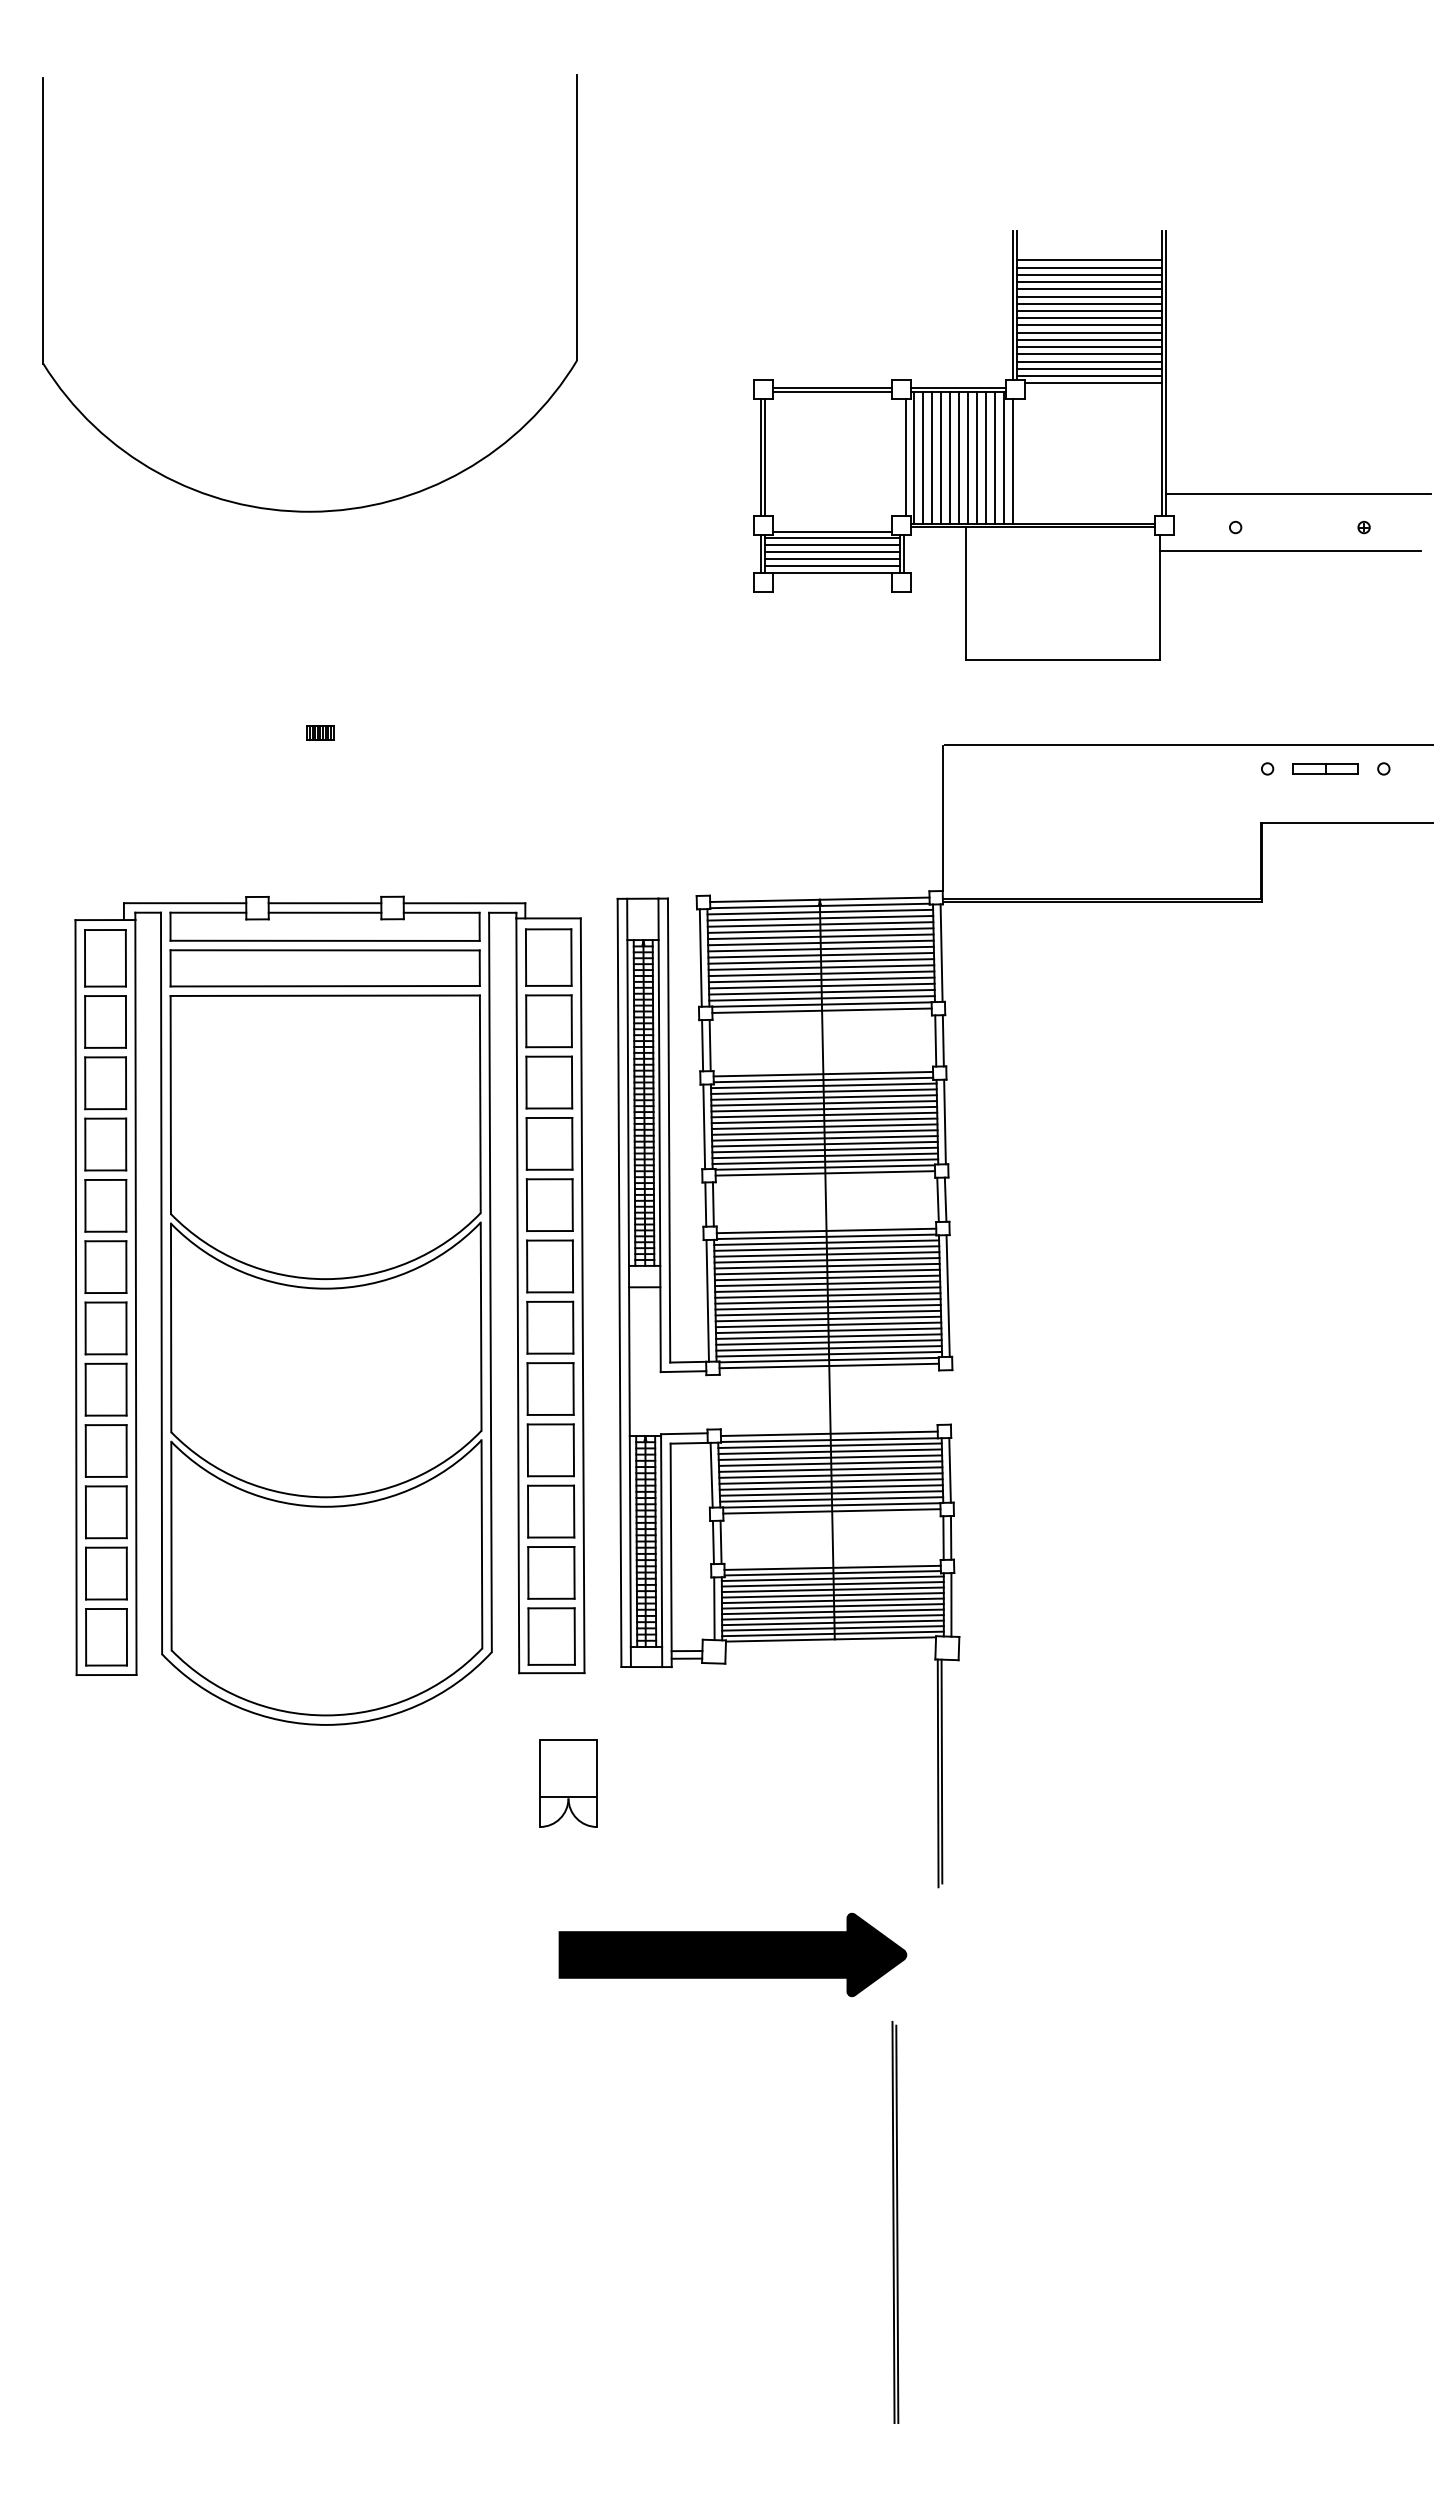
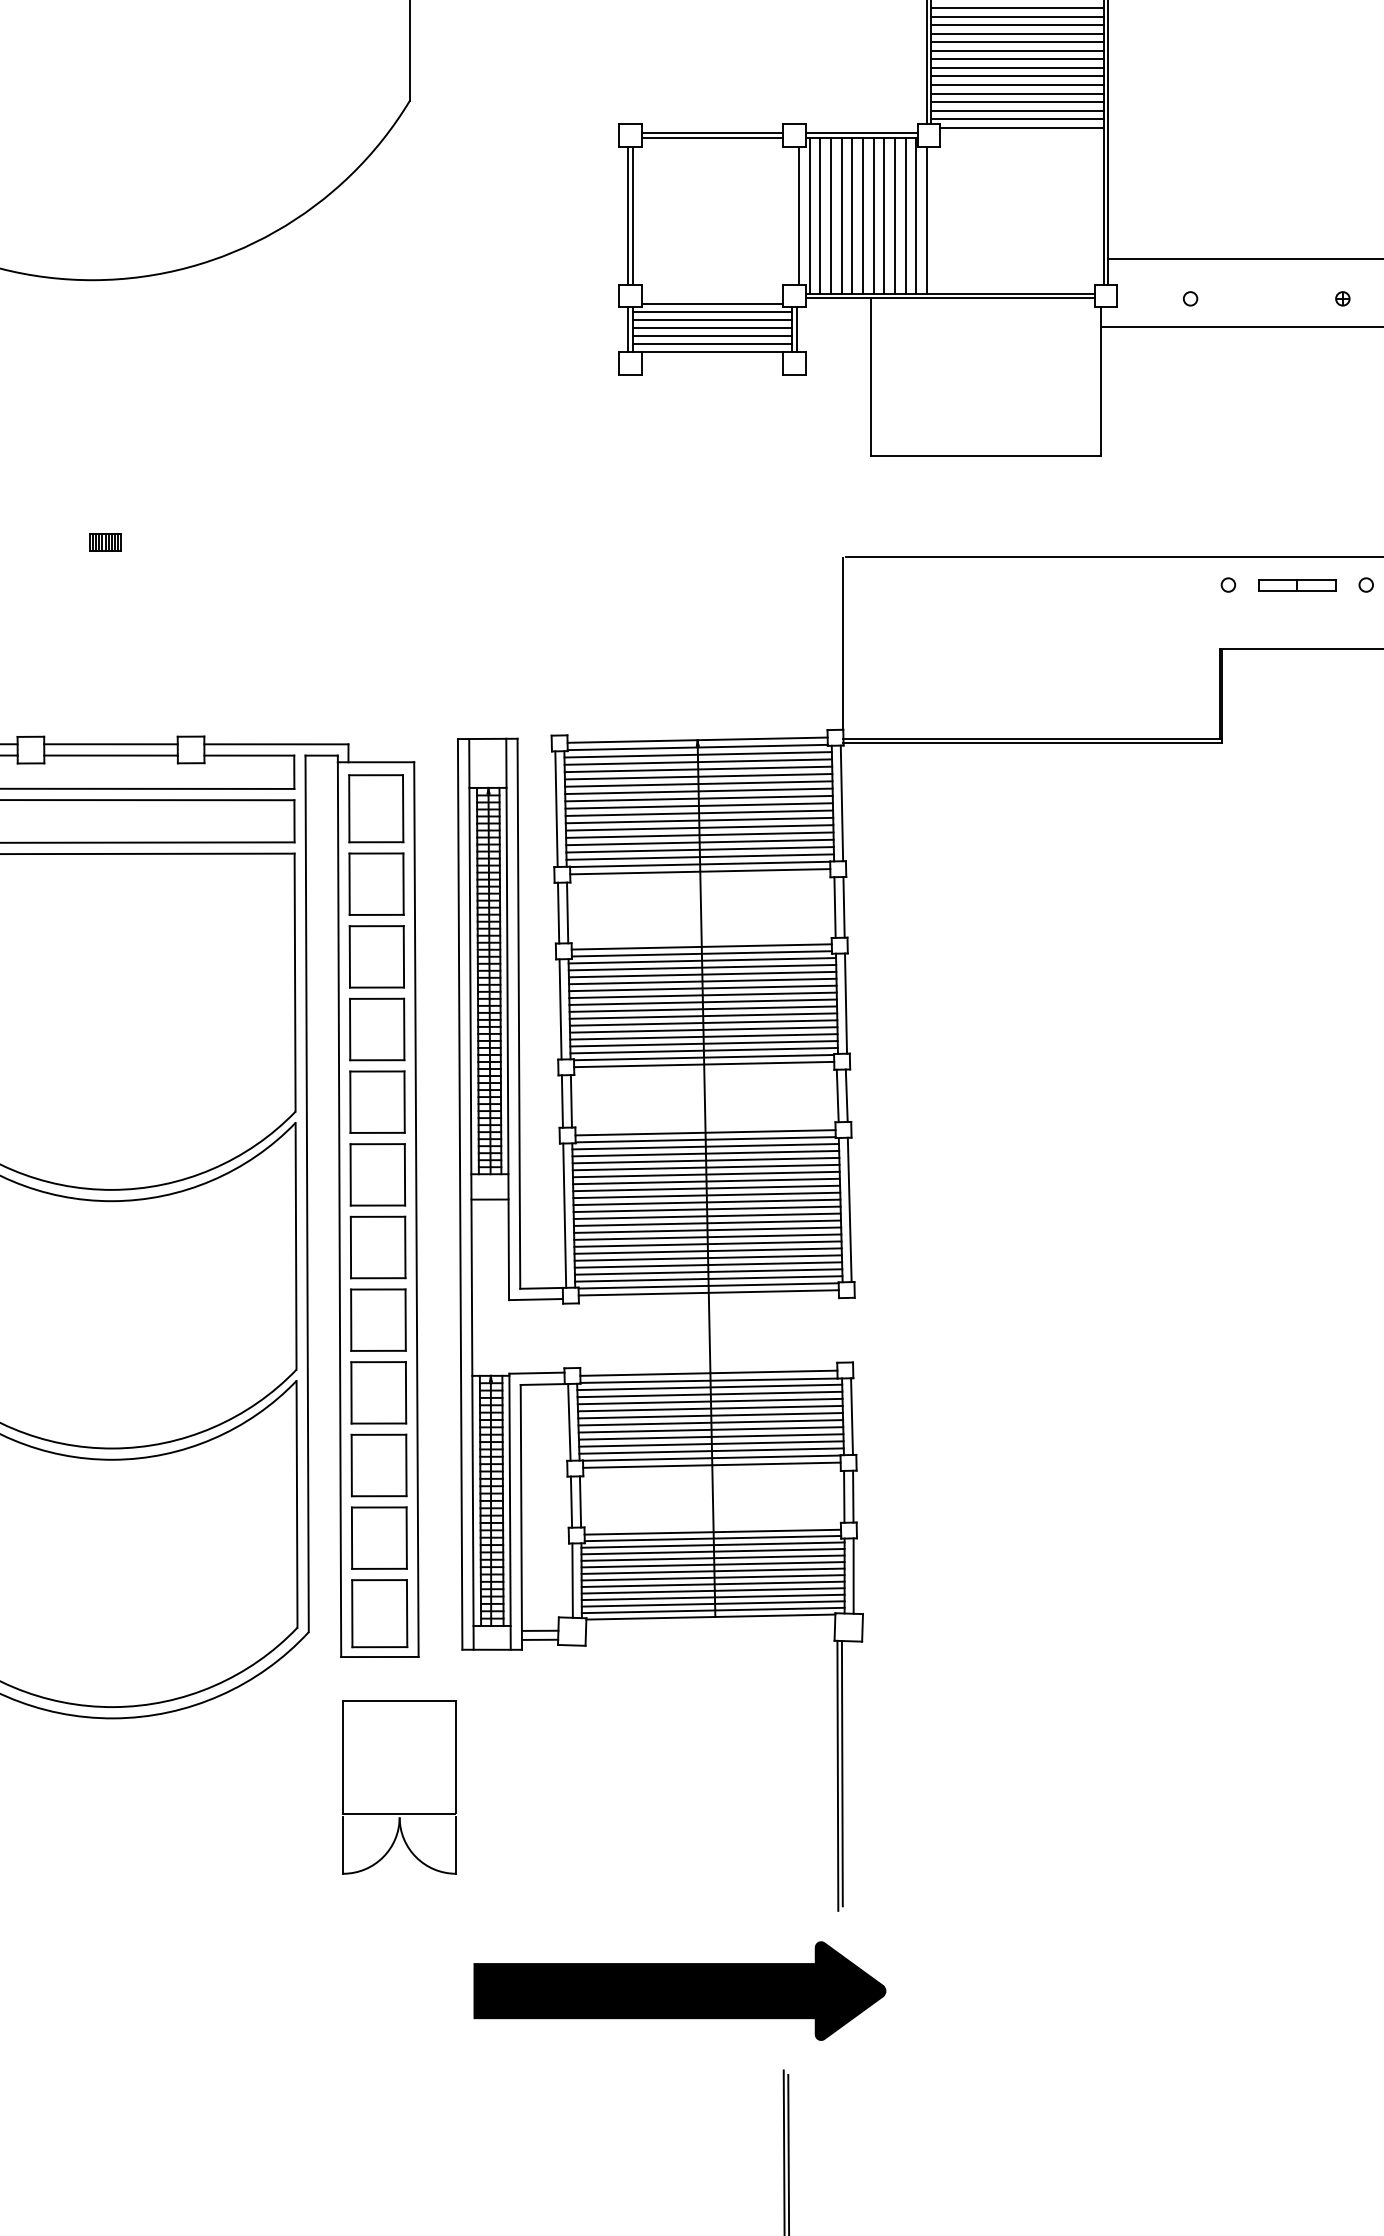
part: (568, 1783) -> (399, 1787), size x1.67
part: (732, 1954) -> (679, 1990), moved

